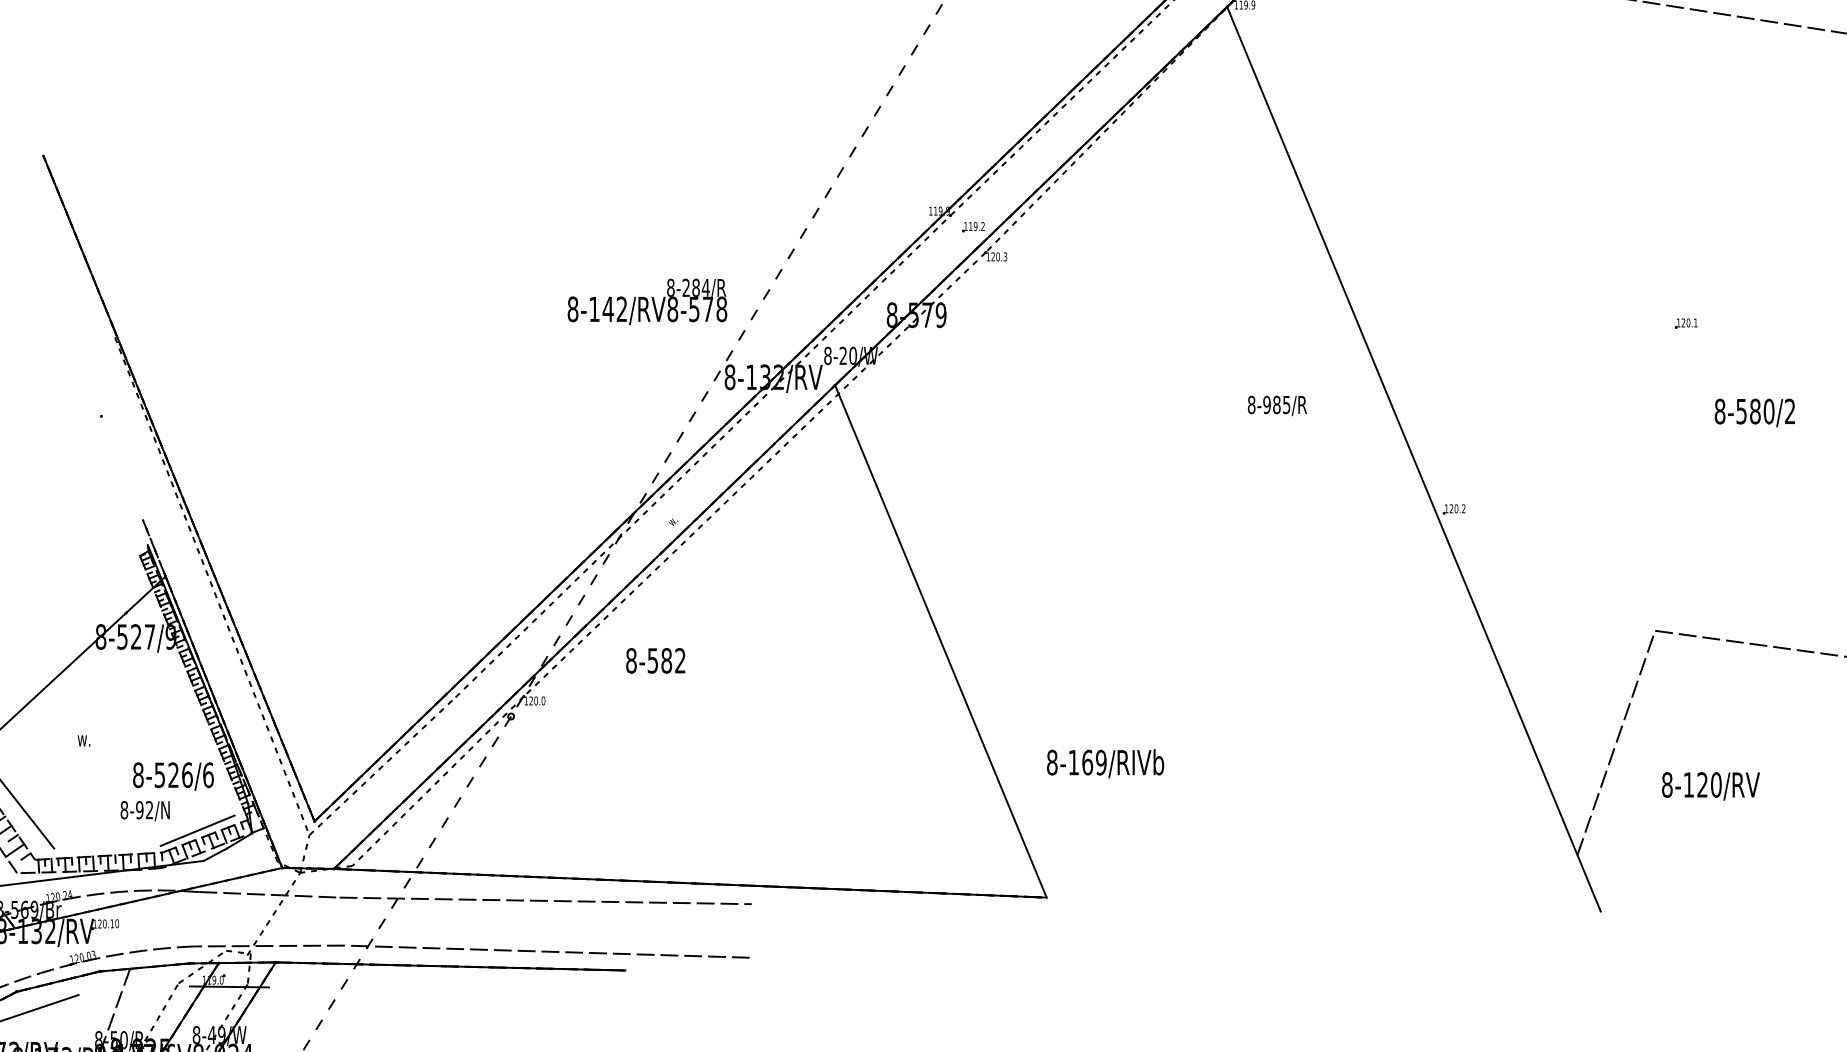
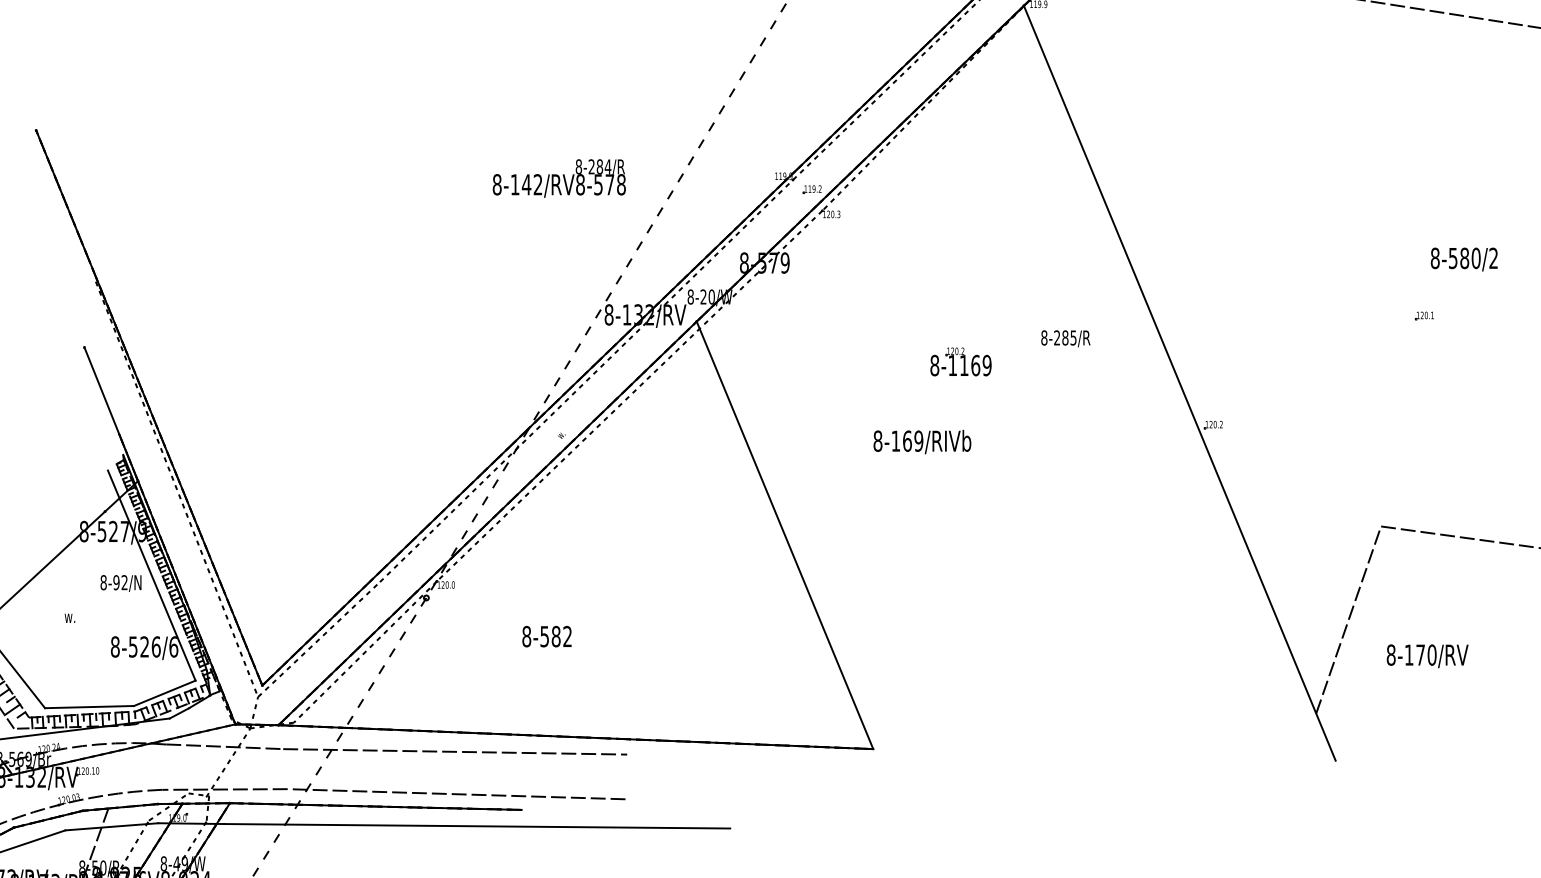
text: (647, 301) -> (559, 178), moved
part: (1685, 323) -> (1423, 315), moved
text: (1266, 404) -> (1056, 337), 8-985/R -> 8-285/R
text: (1754, 412) -> (1463, 259), moved
part: (1151, 433) -> (960, 361), added
line: (133, 496) -> (111, 414), added
text: (655, 660) -> (546, 636), moved
line: (181, 689) -> (151, 575), added
text: (1105, 763) -> (922, 441), moved
text: (1702, 784) -> (1420, 654), 8-120/RV -> 8-170/RV
text: (144, 811) -> (120, 583), moved
line: (107, 846) -> (89, 706), added
line: (571, 989) -> (476, 825), added
line: (133, 990) -> (111, 826), added

